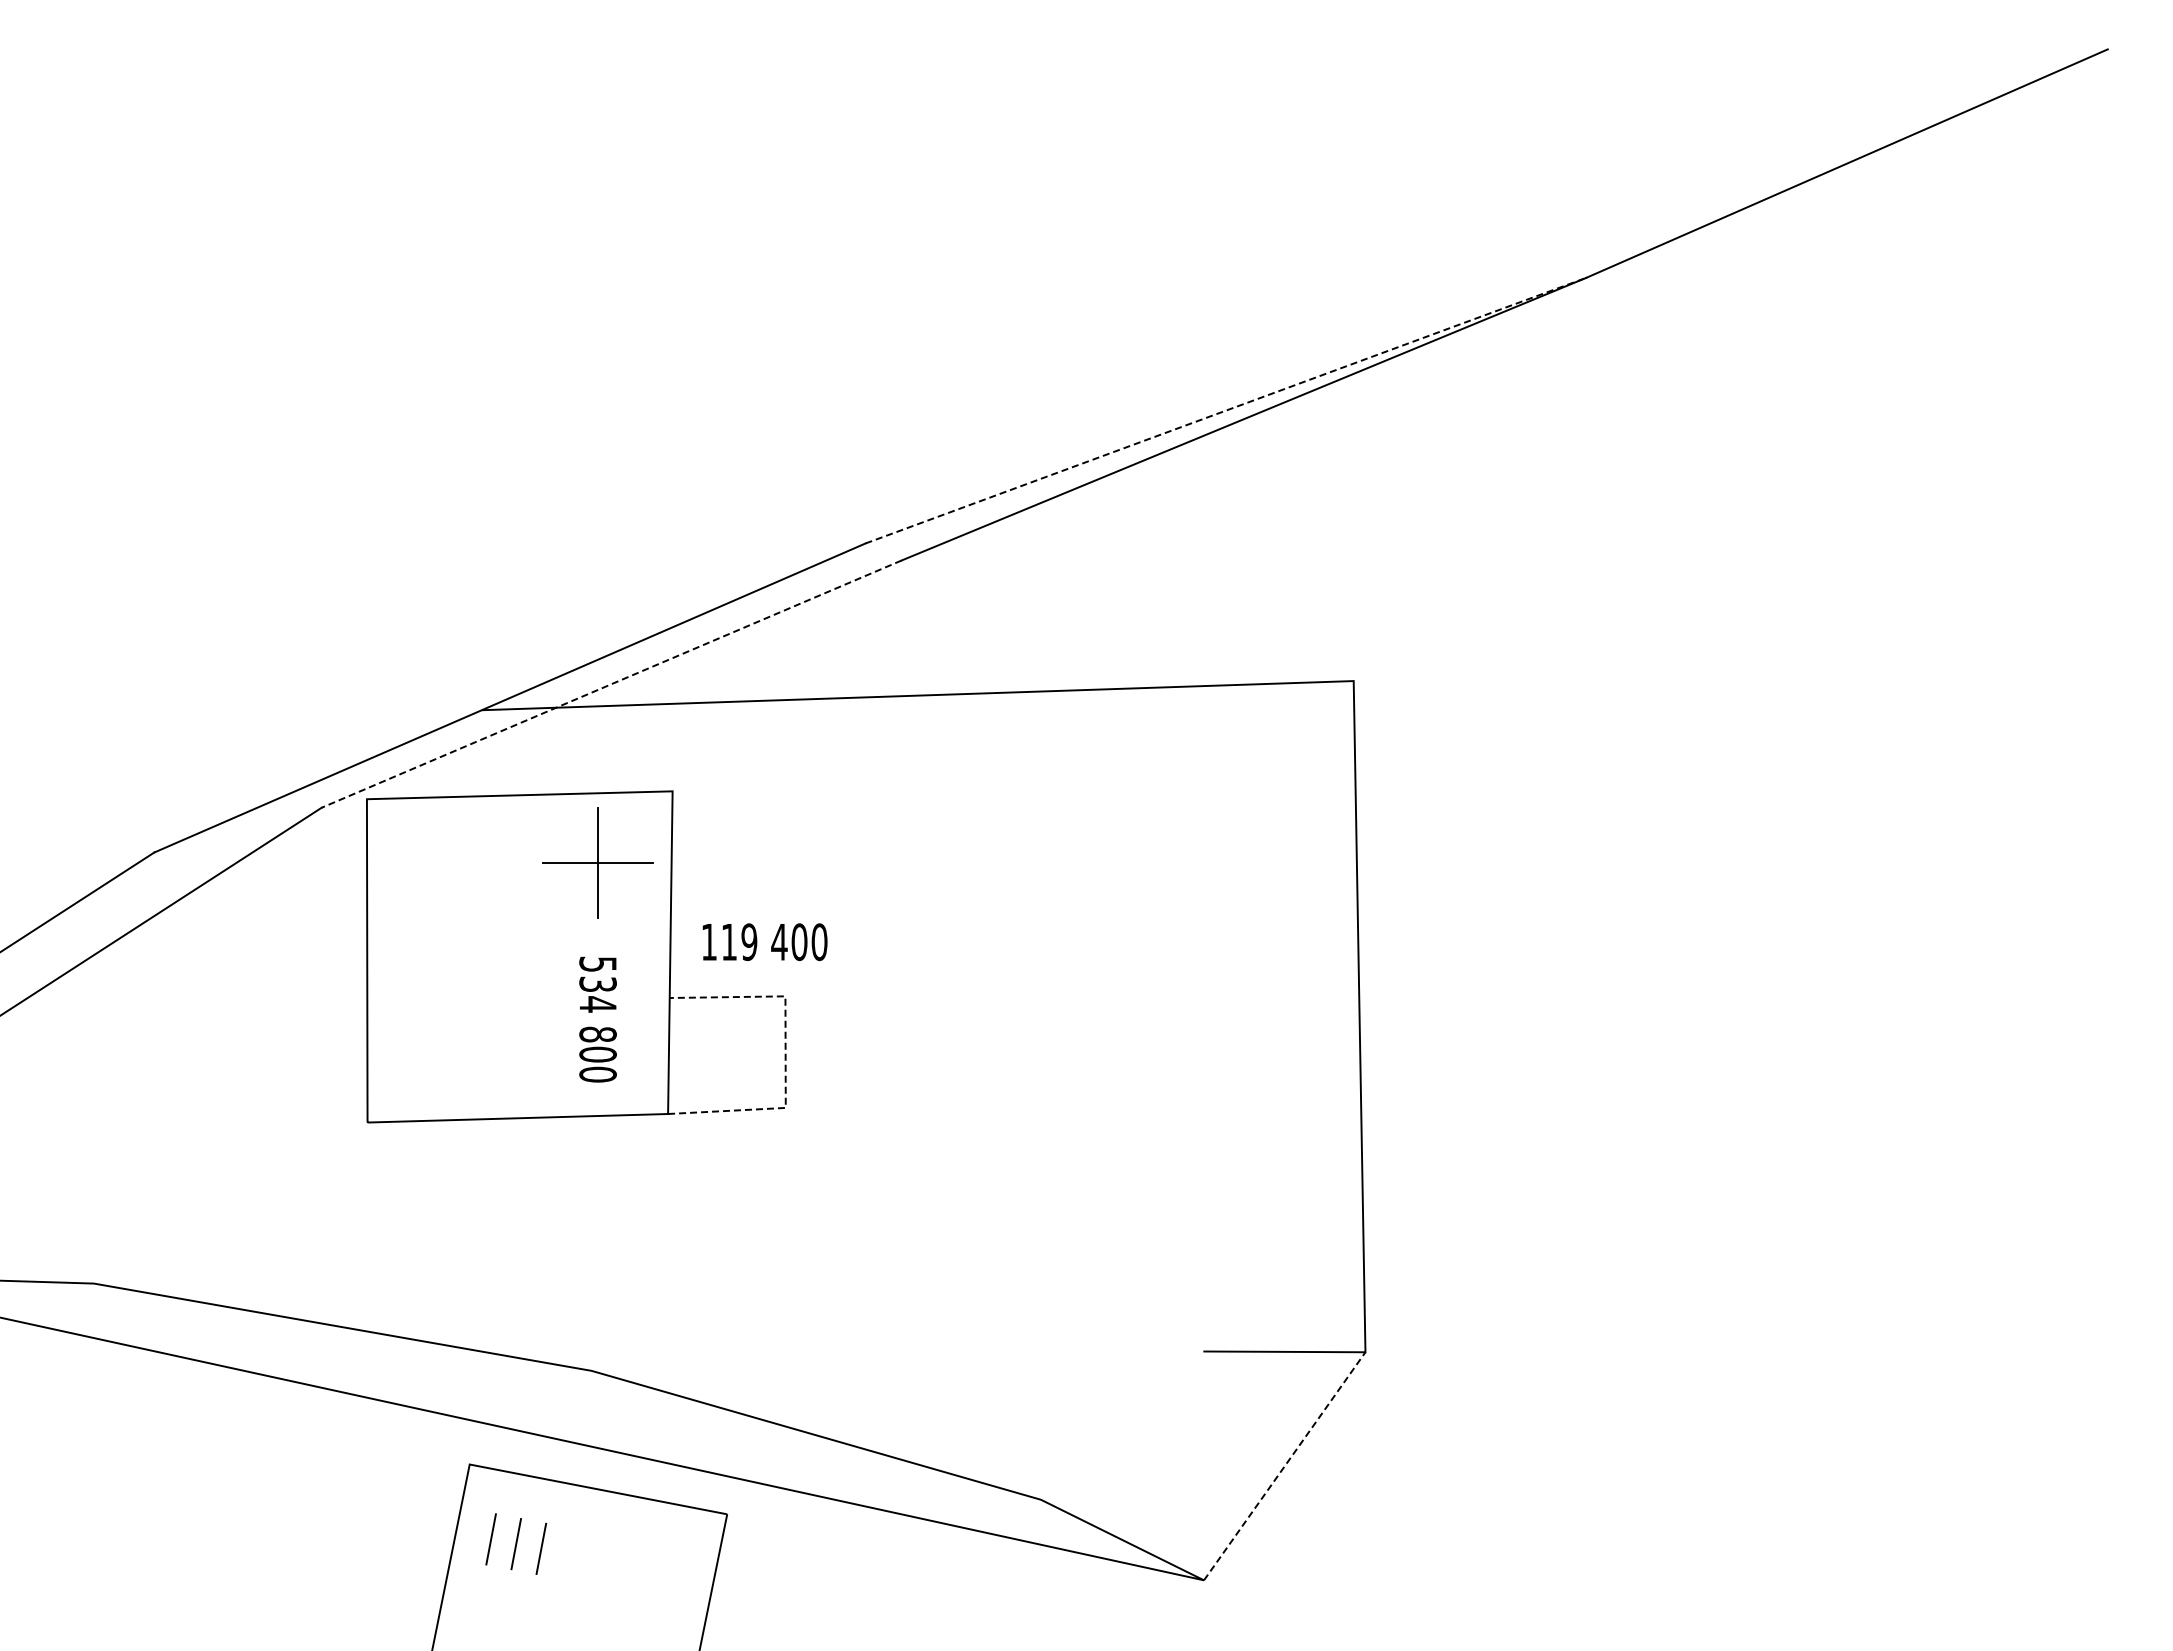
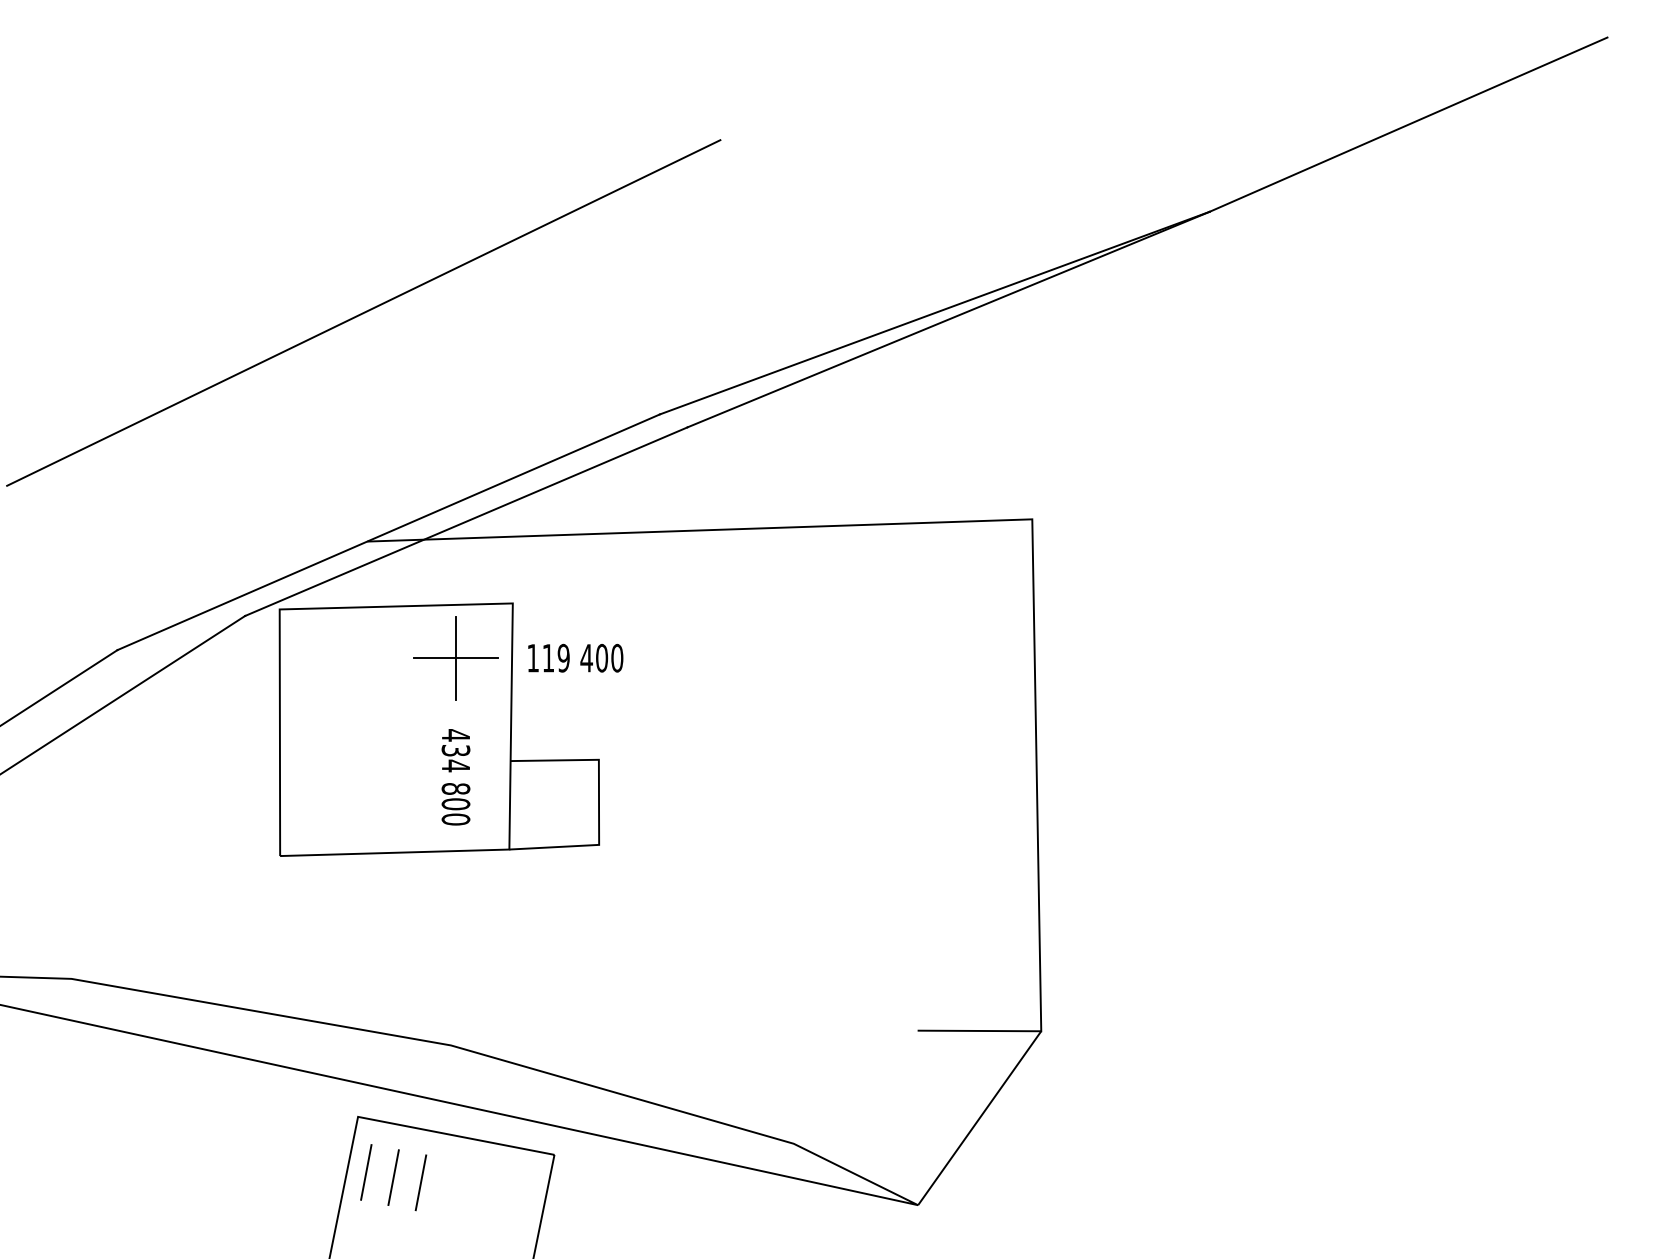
line: (476, 410) -> (363, 312), added
line: (1226, 410) -> (935, 312), dashed -> solid
line: (611, 684) -> (466, 521), dashed -> solid
text: (764, 942) -> (575, 658), moved
text: (597, 964) -> (455, 735), 534 -> 434
line: (785, 1053) -> (598, 803), dashed -> solid
line: (1284, 1466) -> (979, 1118), dashed -> solid
part: (515, 1543) -> (392, 1177), size x1.43

